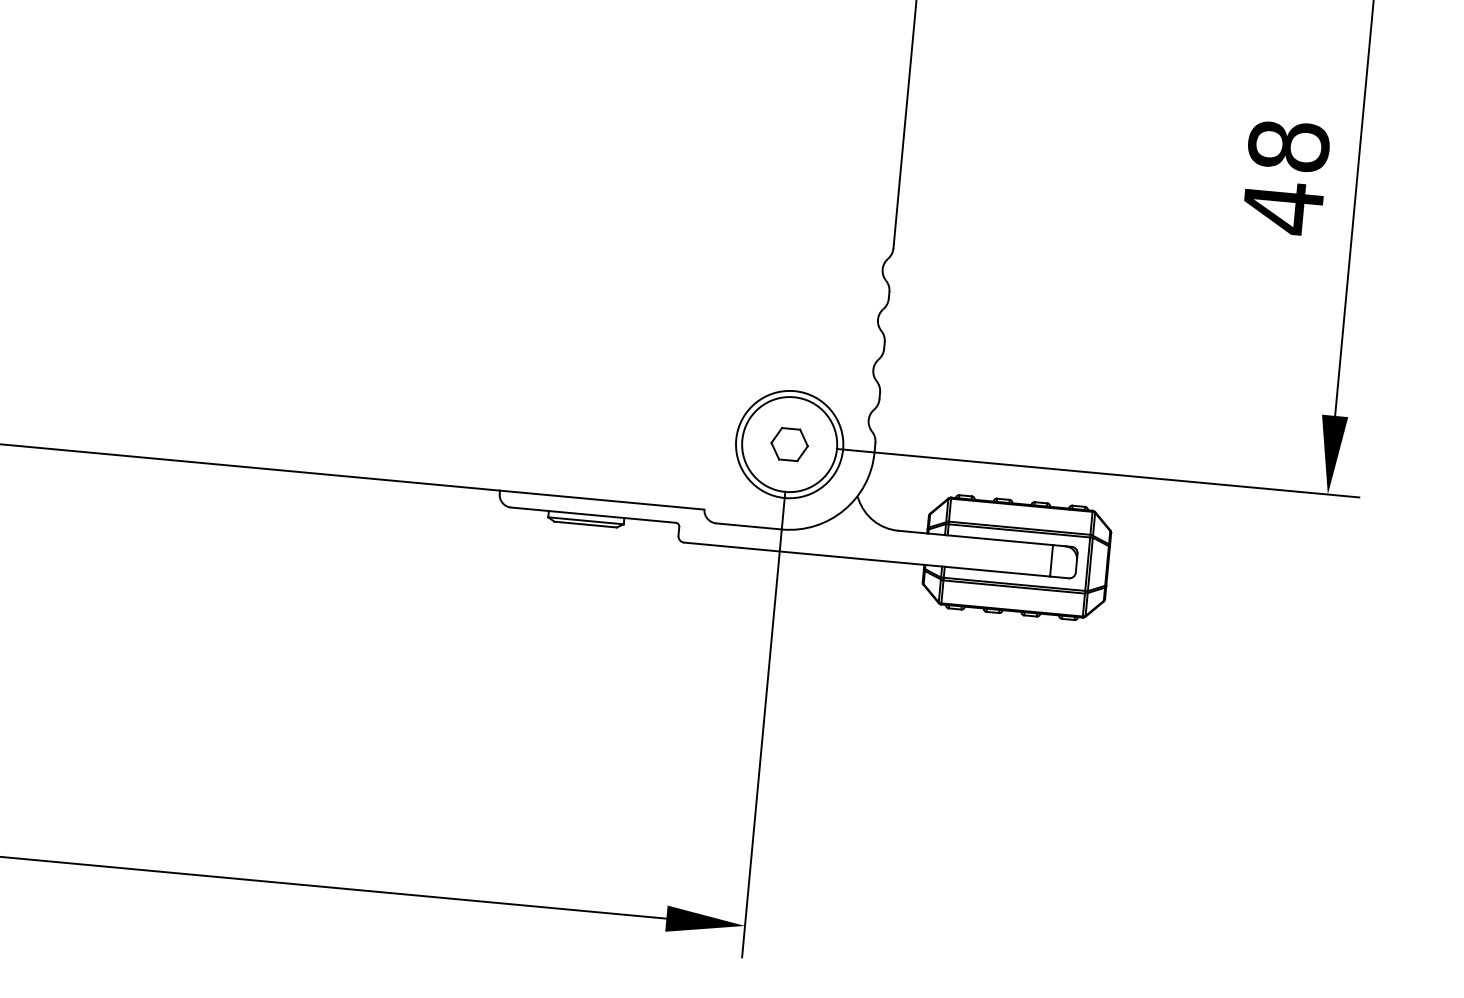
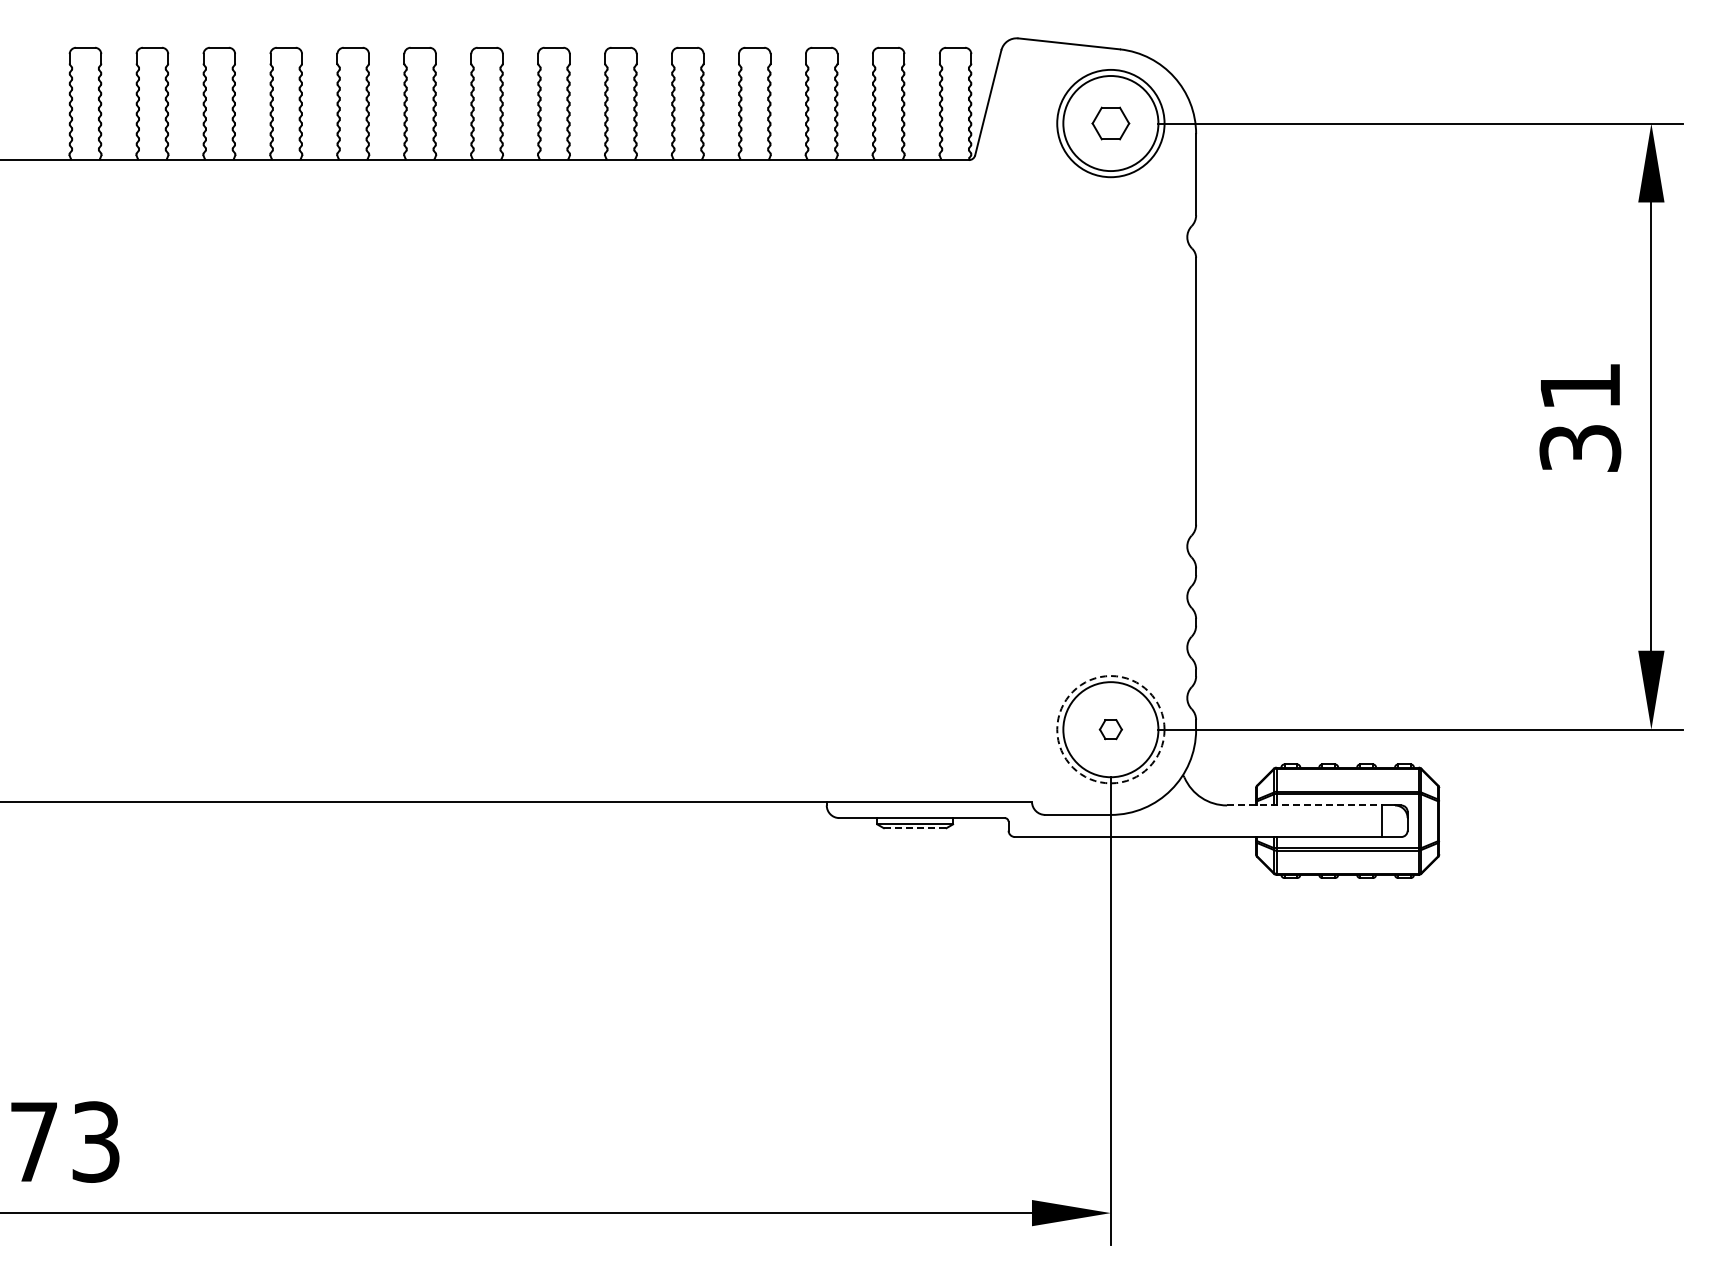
text: (1286, 178) -> (1580, 418), 48 -> 31
circle: (789, 444) -> (1110, 729), solid -> dashed
part: (789, 444) -> (1110, 729), size x0.6
line: (585, 524) -> (915, 828), solid -> dashed
line: (975, 537) -> (1304, 805), solid -> dashed

